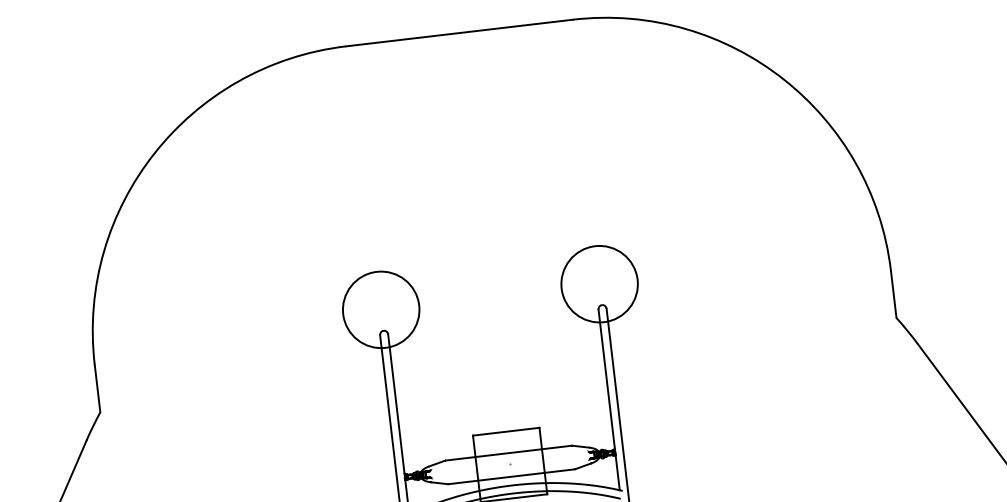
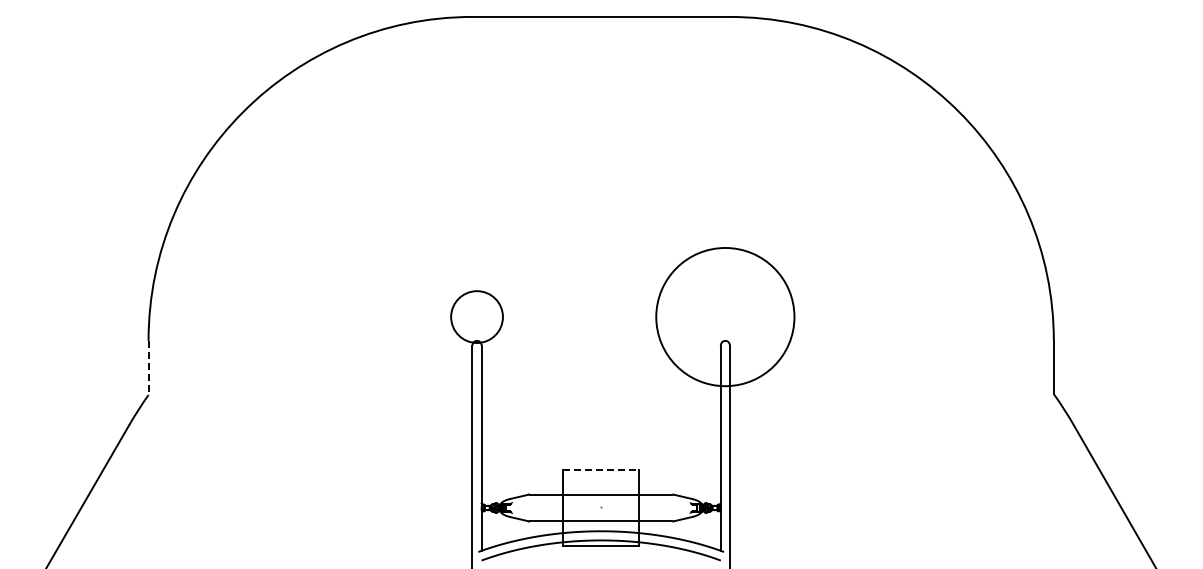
circle: (599, 283) -> (725, 316), size x1.6
circle: (380, 309) -> (476, 316), size x0.6
line: (97, 389) -> (148, 368), solid -> dashed
line: (506, 431) -> (601, 470), solid -> dashed

